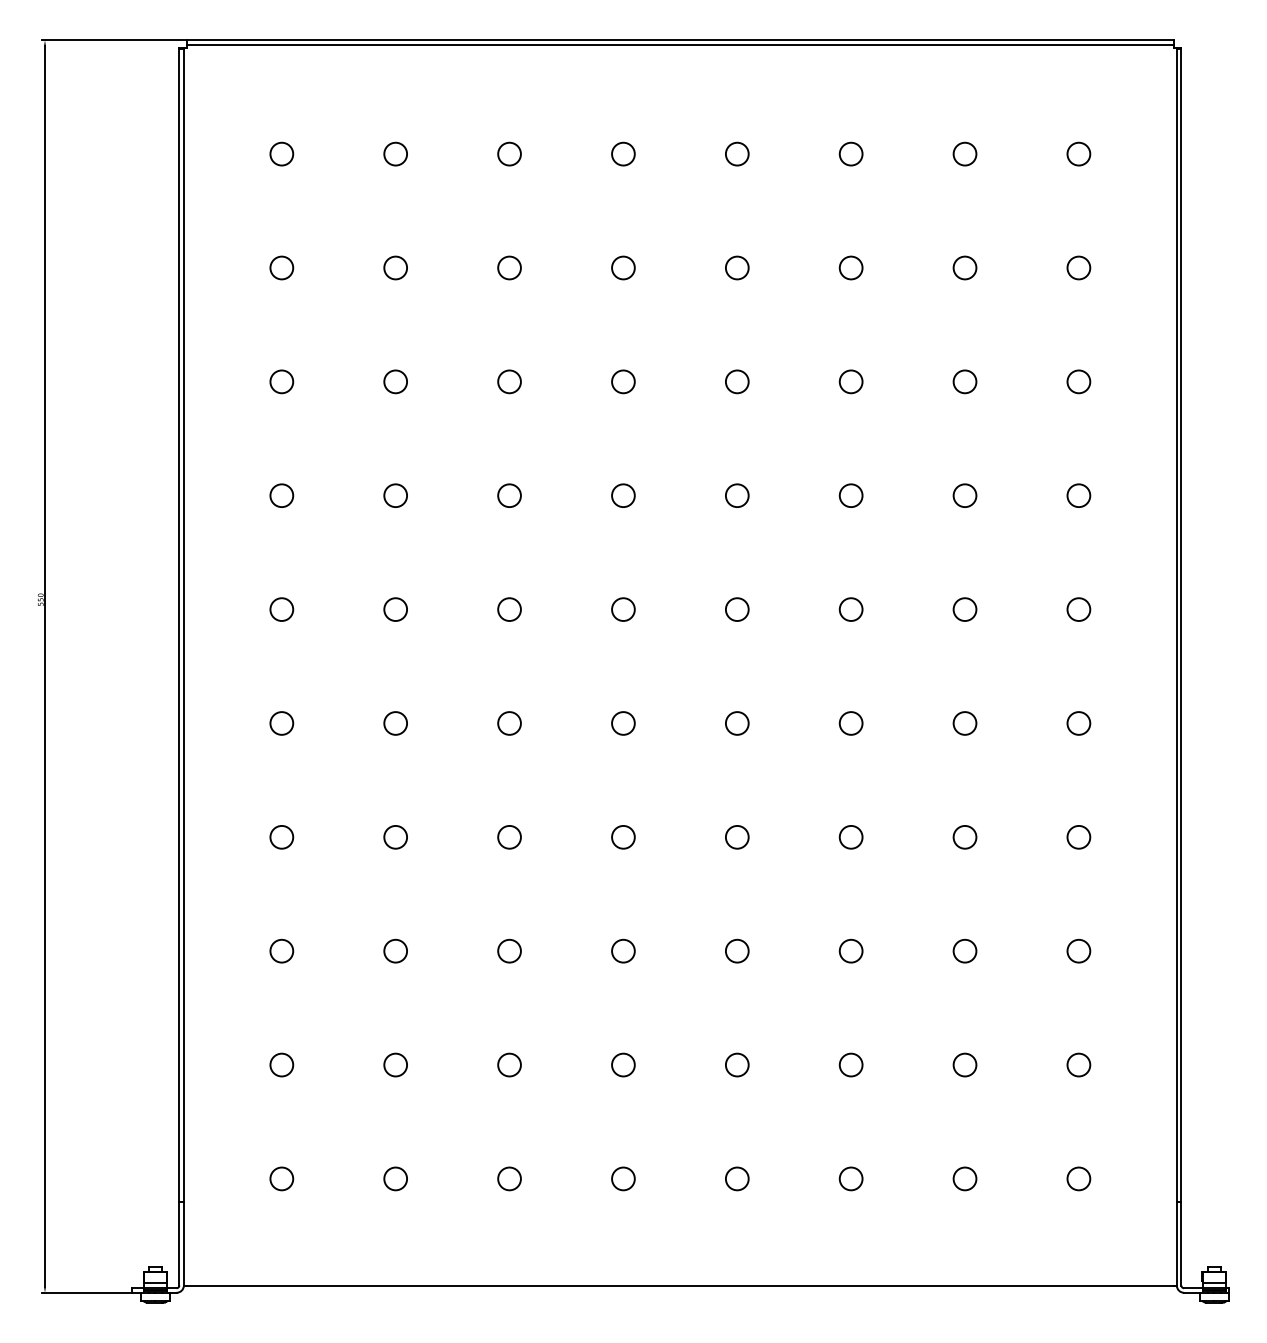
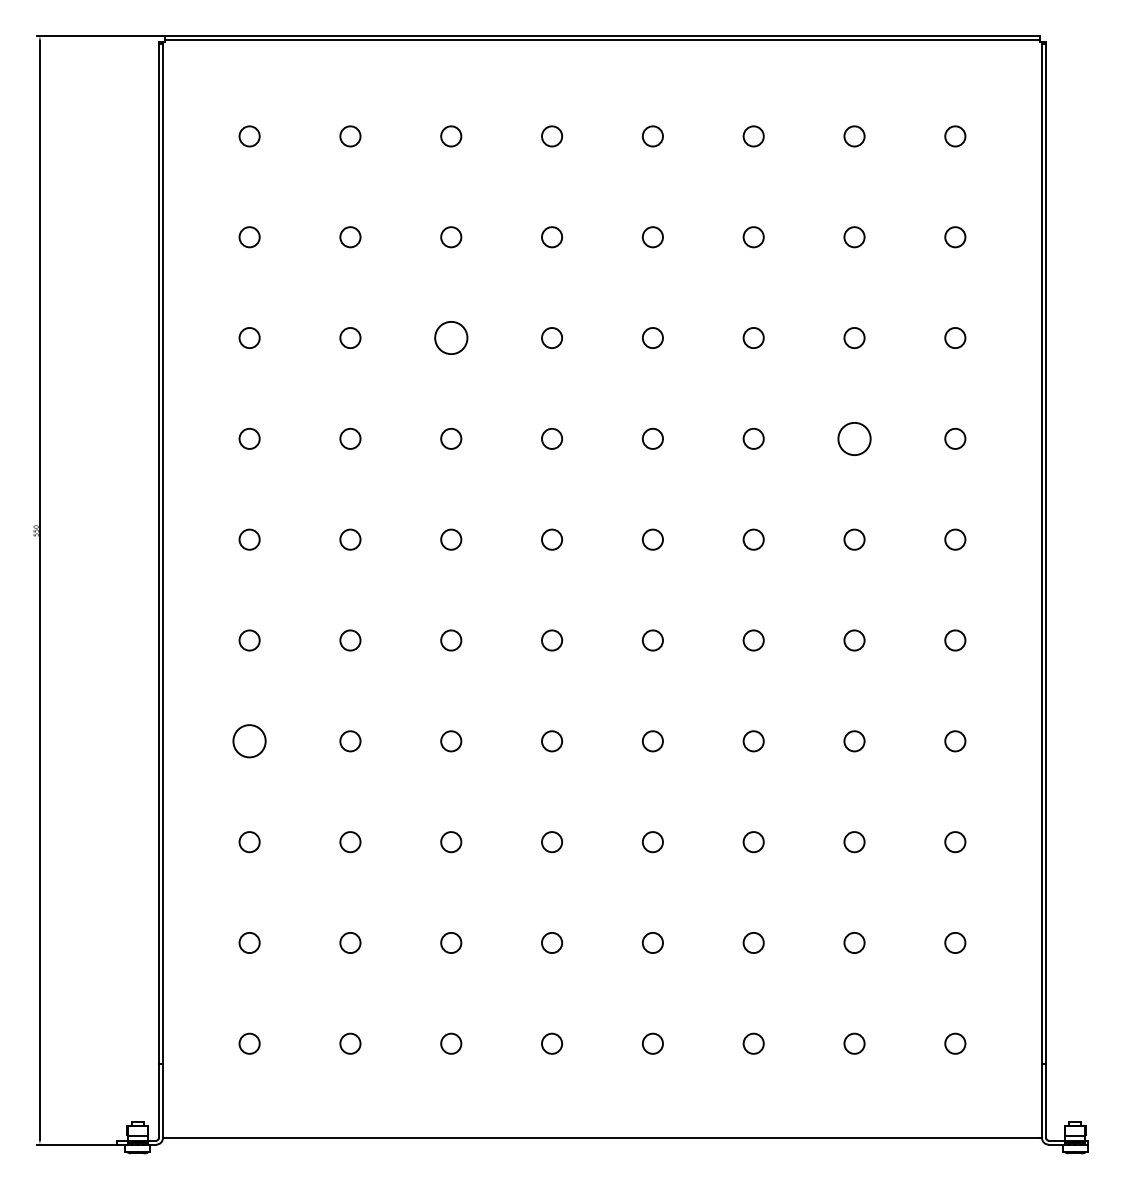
circle: (509, 381) -> (451, 337), size x1.6
circle: (964, 495) -> (854, 438), size x1.6
circle: (281, 837) -> (249, 741), size x1.6

